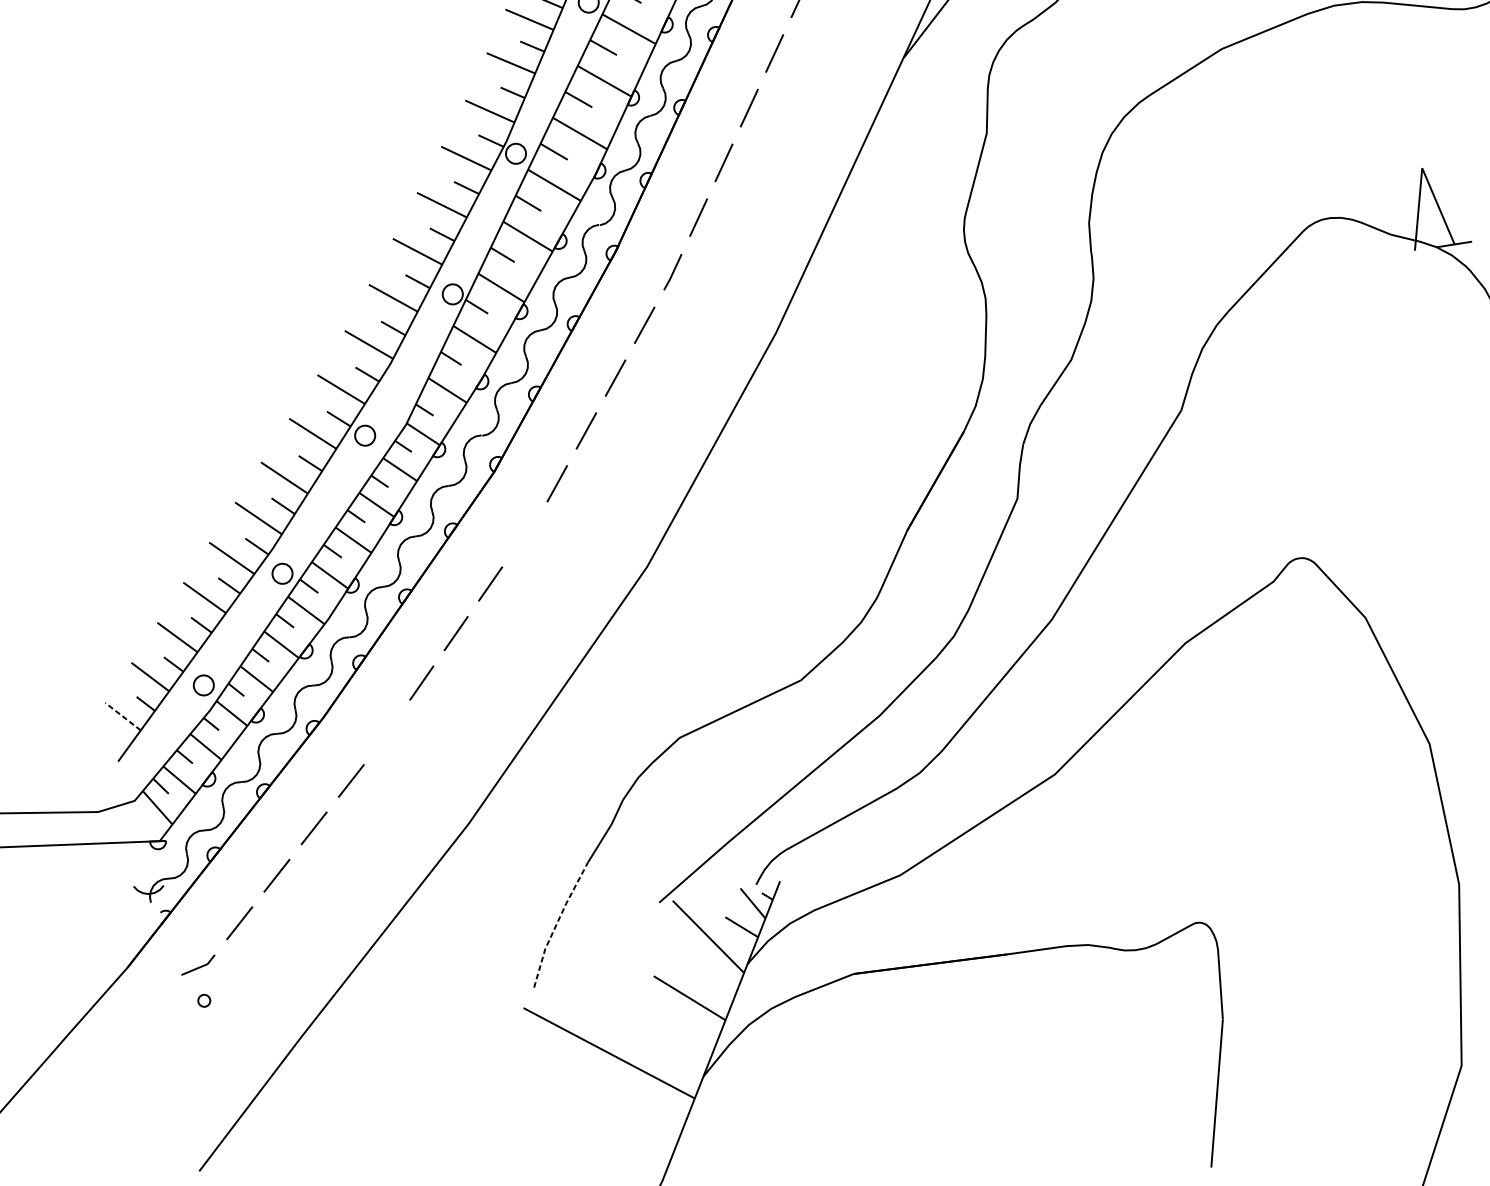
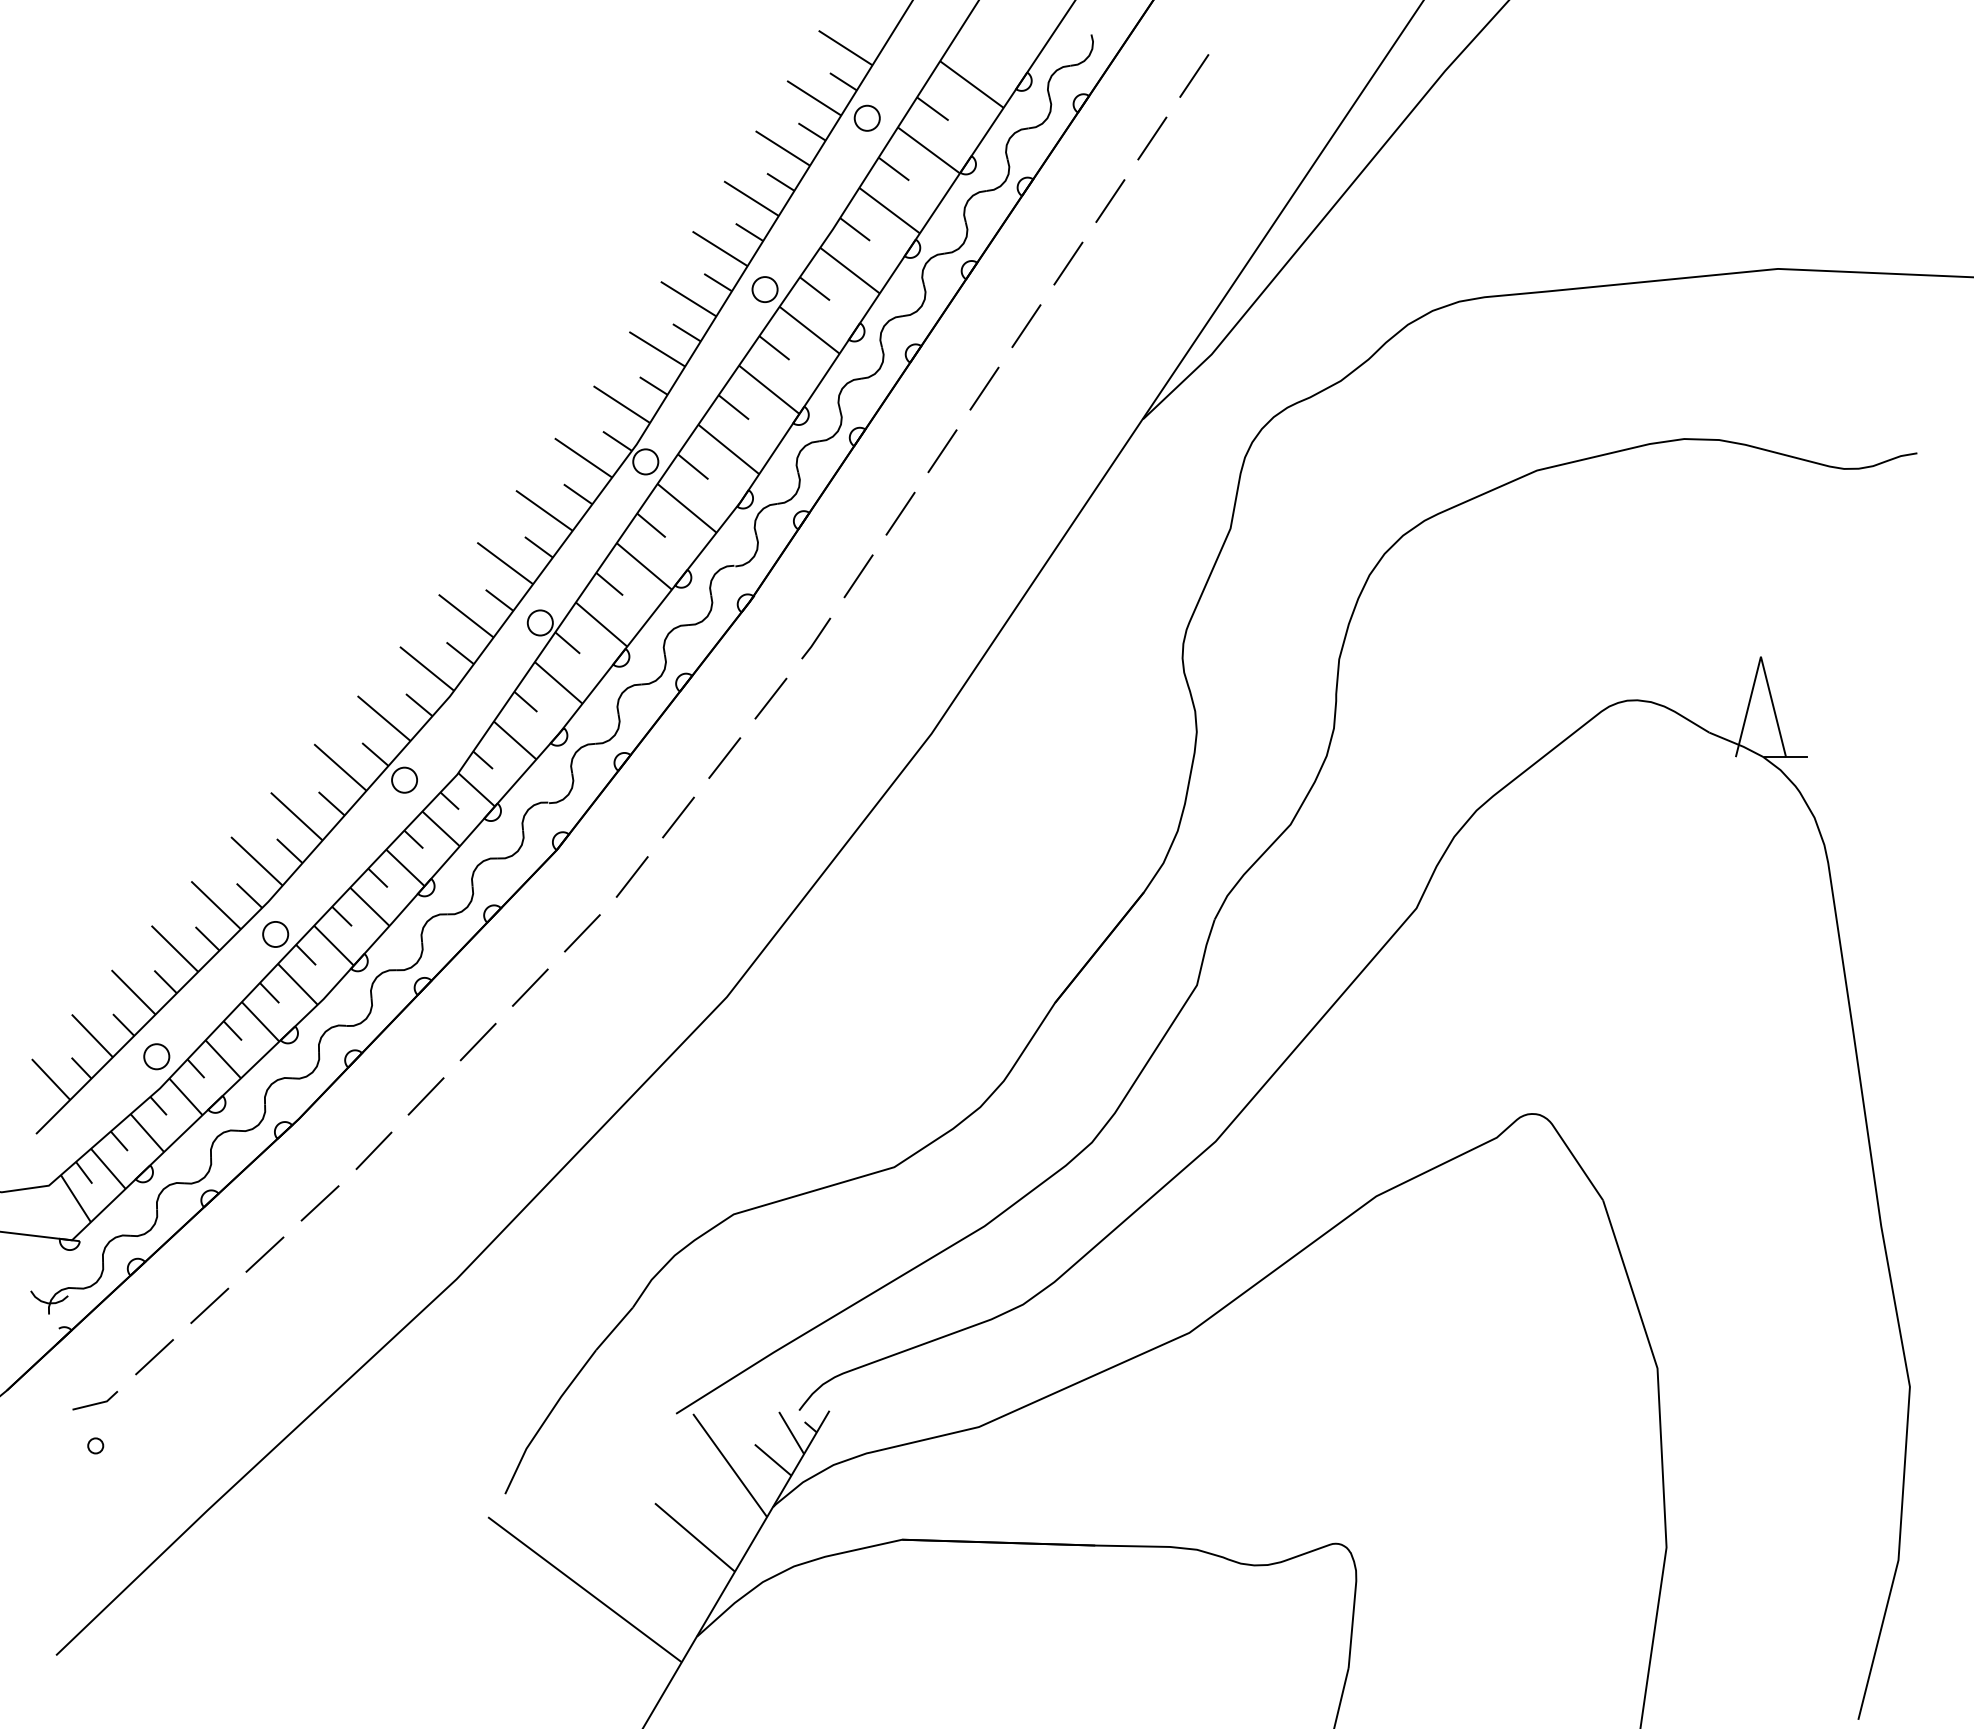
line: (525, 534) -> (582, 933), added
line: (123, 716) -> (51, 1079), dashed -> solid
line: (386, 732) -> (373, 1150), added
line: (557, 923) -> (546, 1419), dashed -> solid

